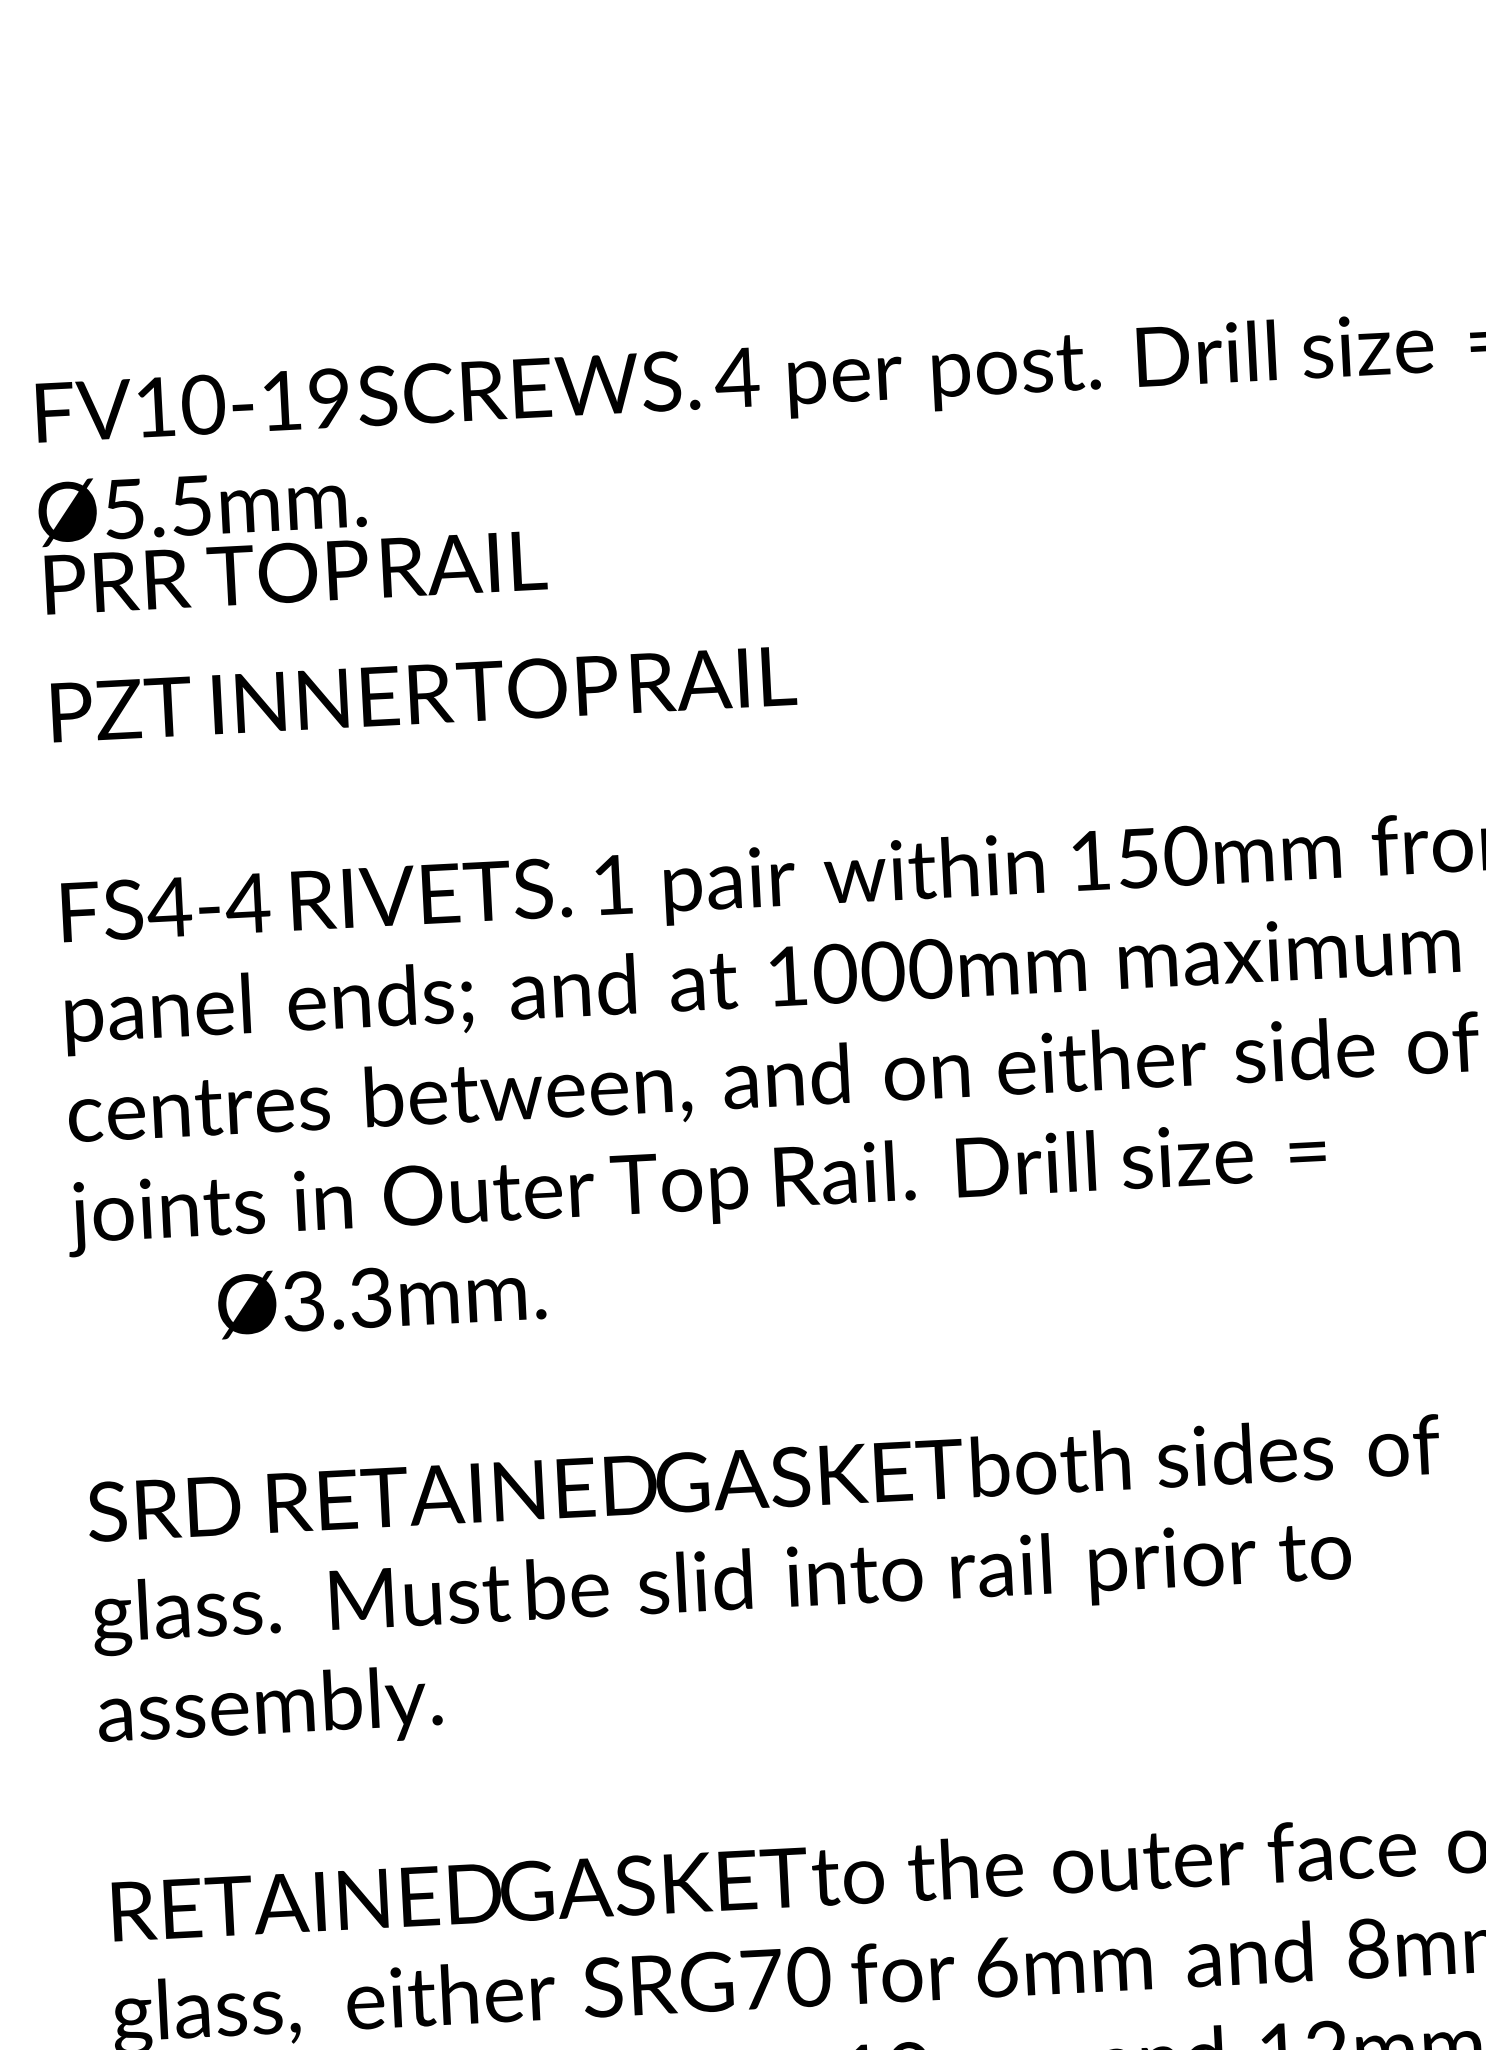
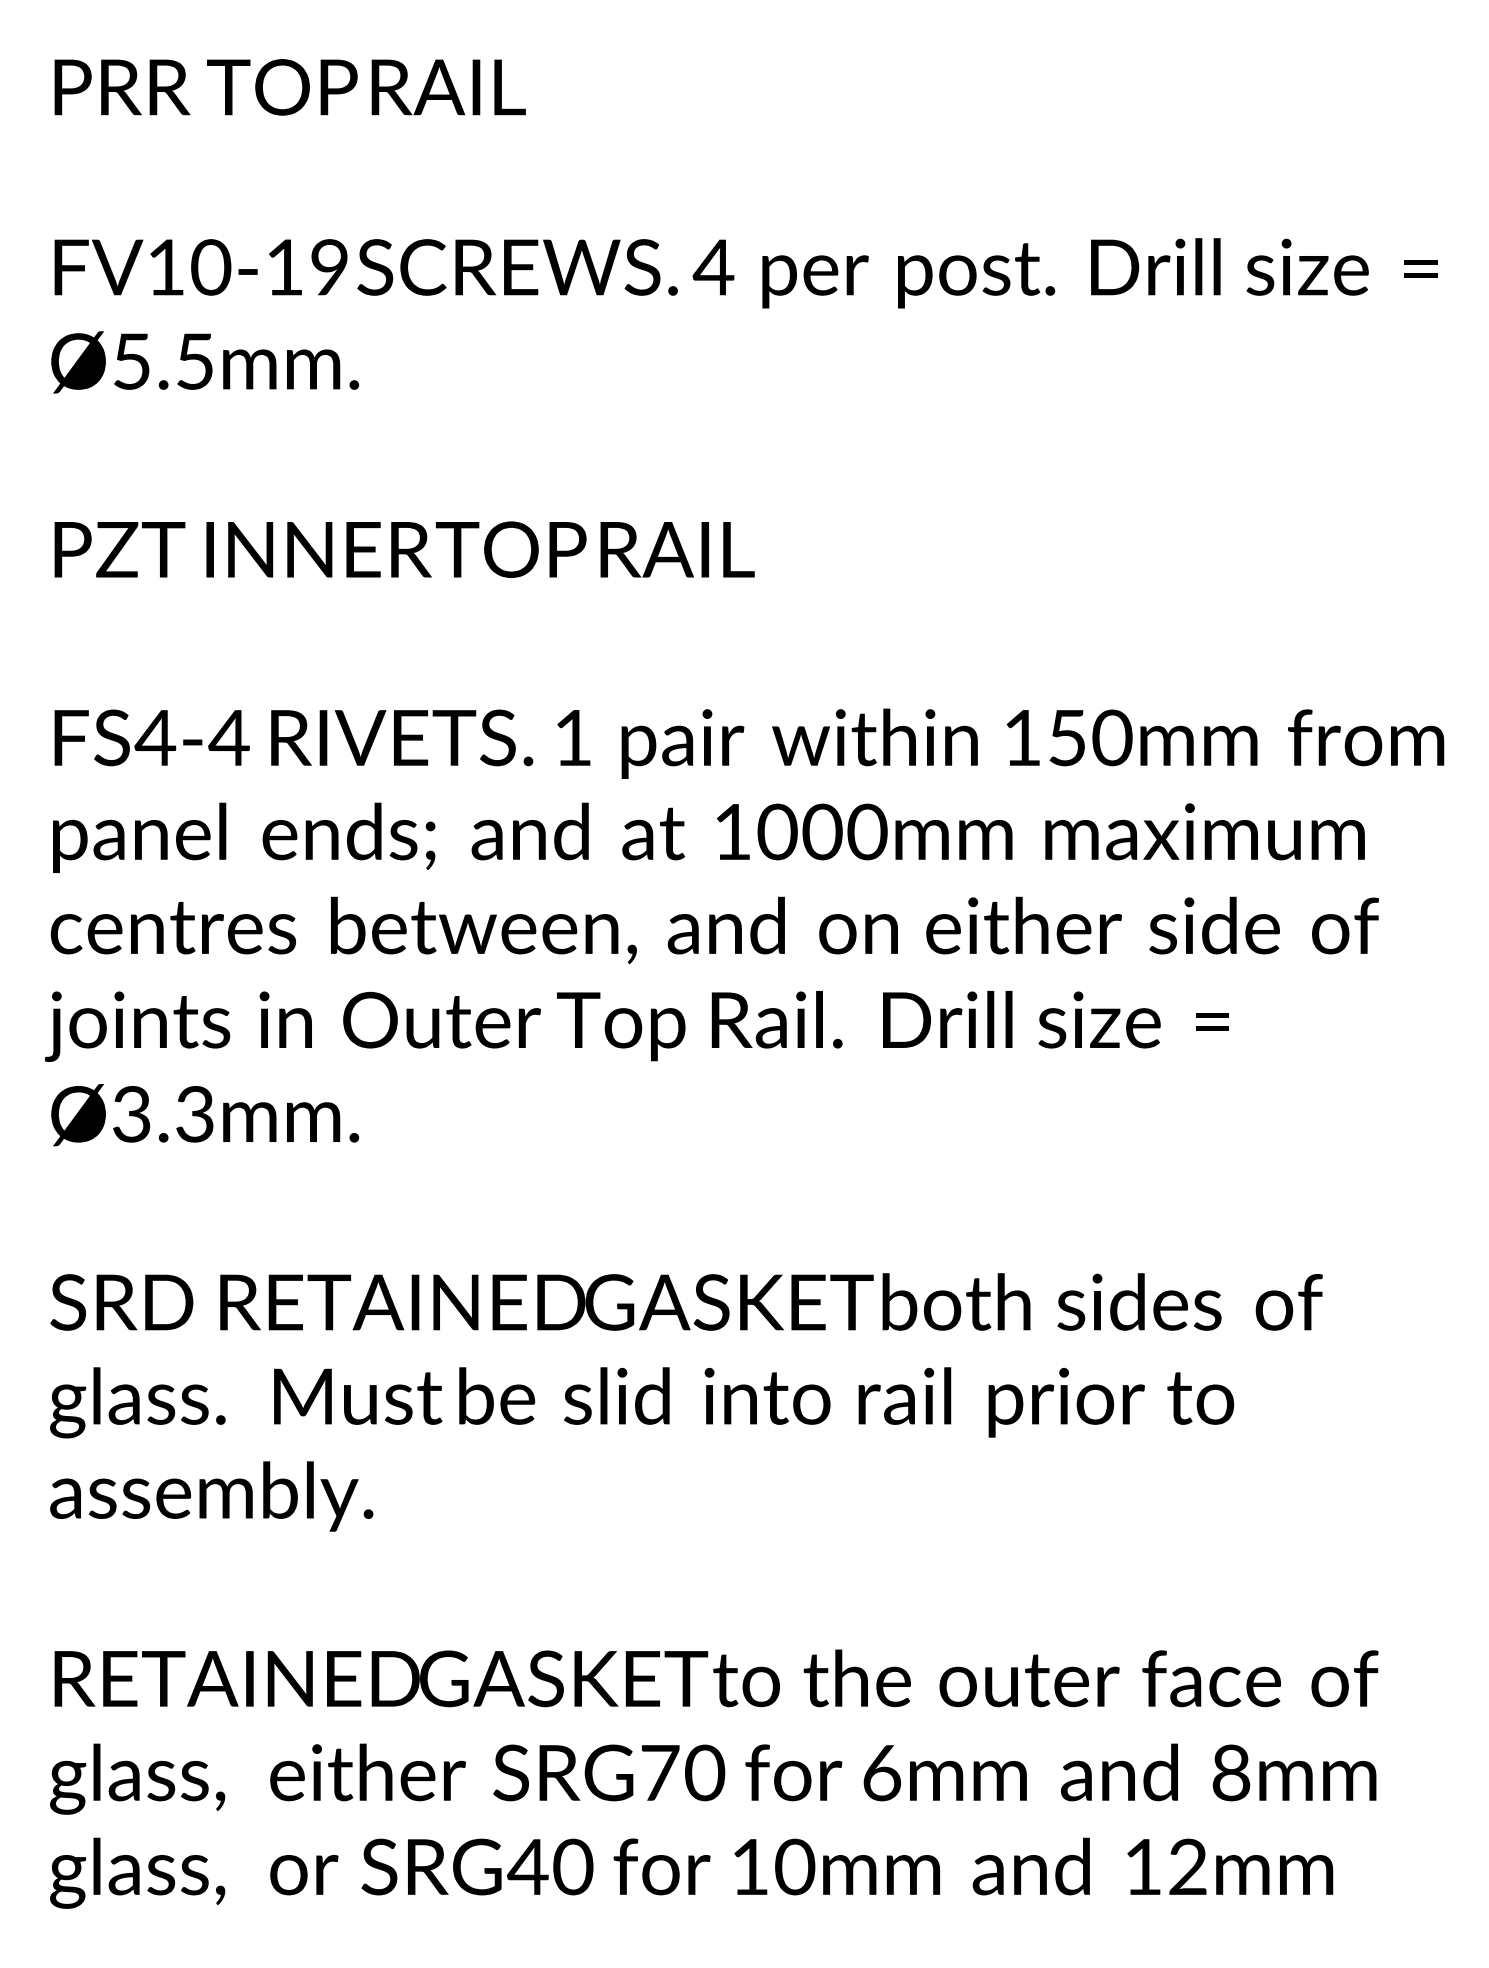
text: (295, 572) -> (289, 87), moved
text: (382, 1298) -> (205, 1115), moved

